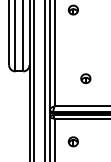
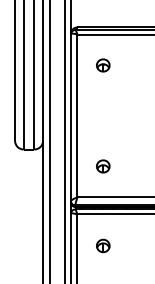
part: (86, 78) -> (103, 166), moved

